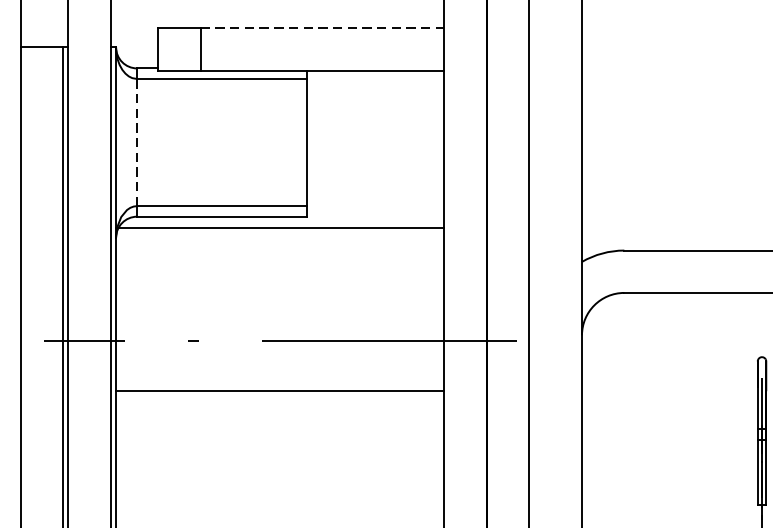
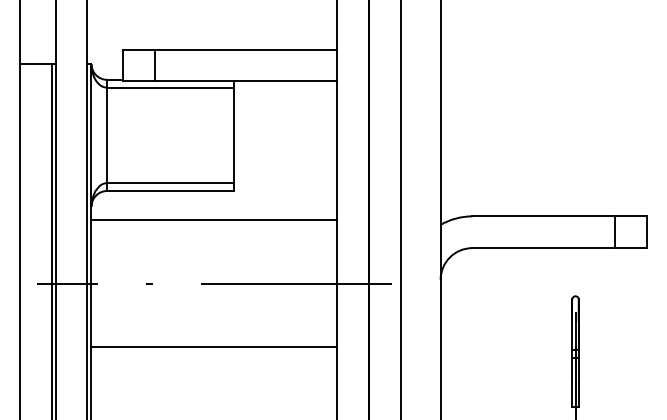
line: (322, 27) -> (246, 49), dashed -> solid
line: (137, 142) -> (107, 135), dashed -> solid
line: (280, 228) -> (214, 220), moved
line: (280, 390) -> (214, 347), moved

